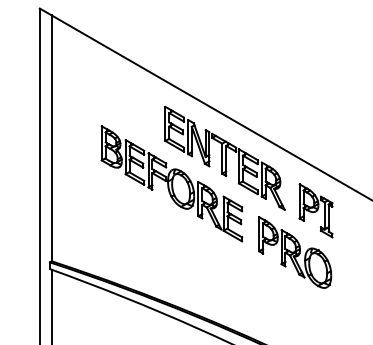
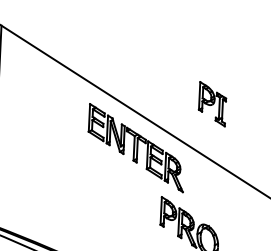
part: (171, 183) -> (92, 166), removed
part: (315, 210) -> (212, 103), moved

